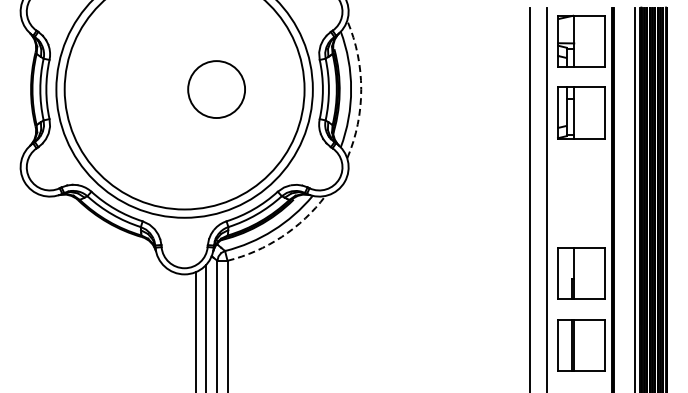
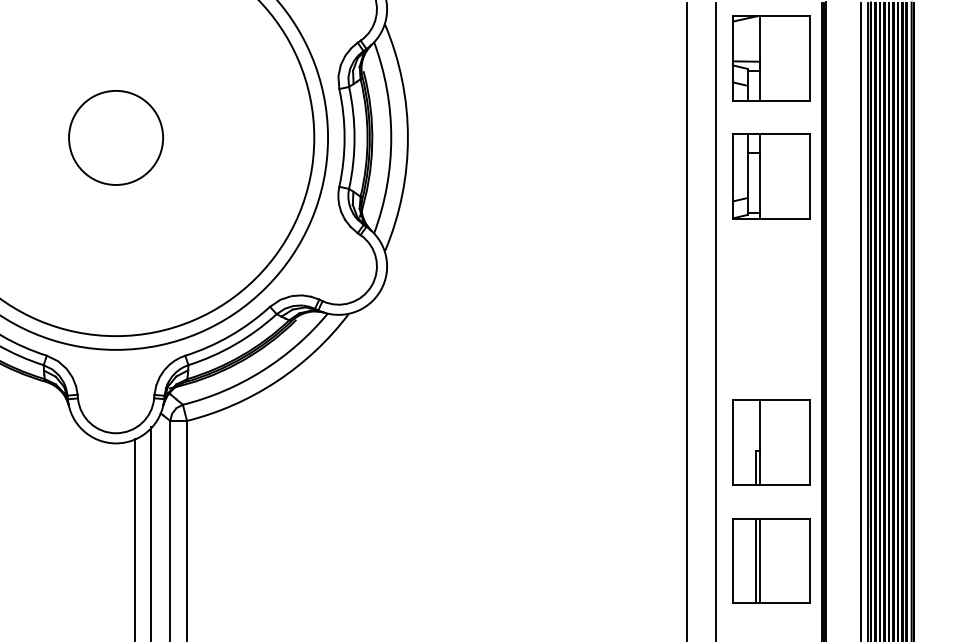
circle: (216, 89) -> (115, 137), moved
arc: (361, 89) -> (408, 137), dashed -> solid
arc: (281, 236) -> (276, 380), dashed -> solid

